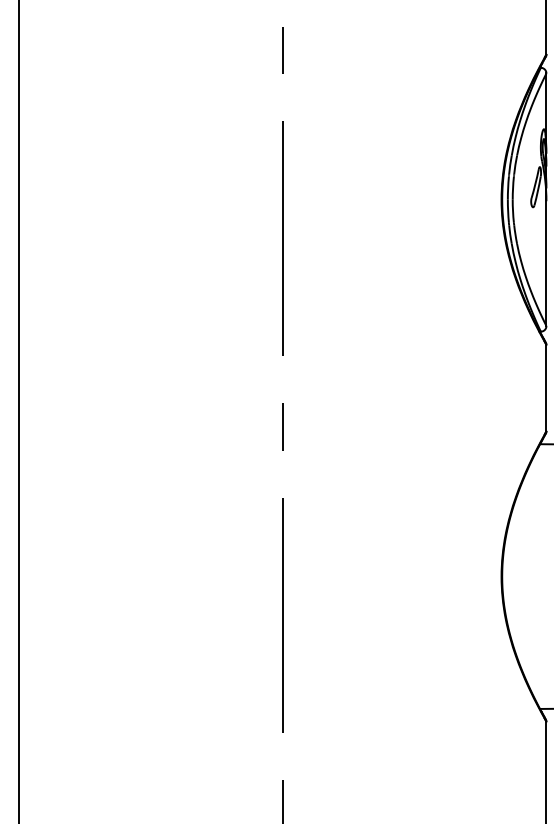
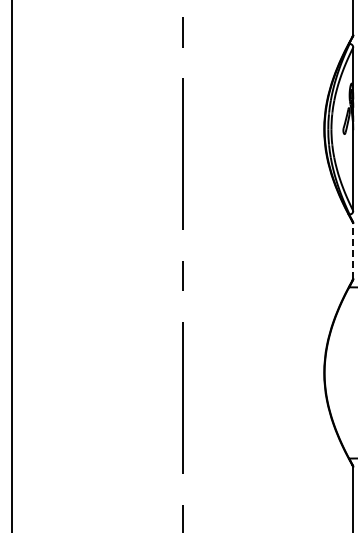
line: (546, 387) -> (353, 250), solid -> dashed

